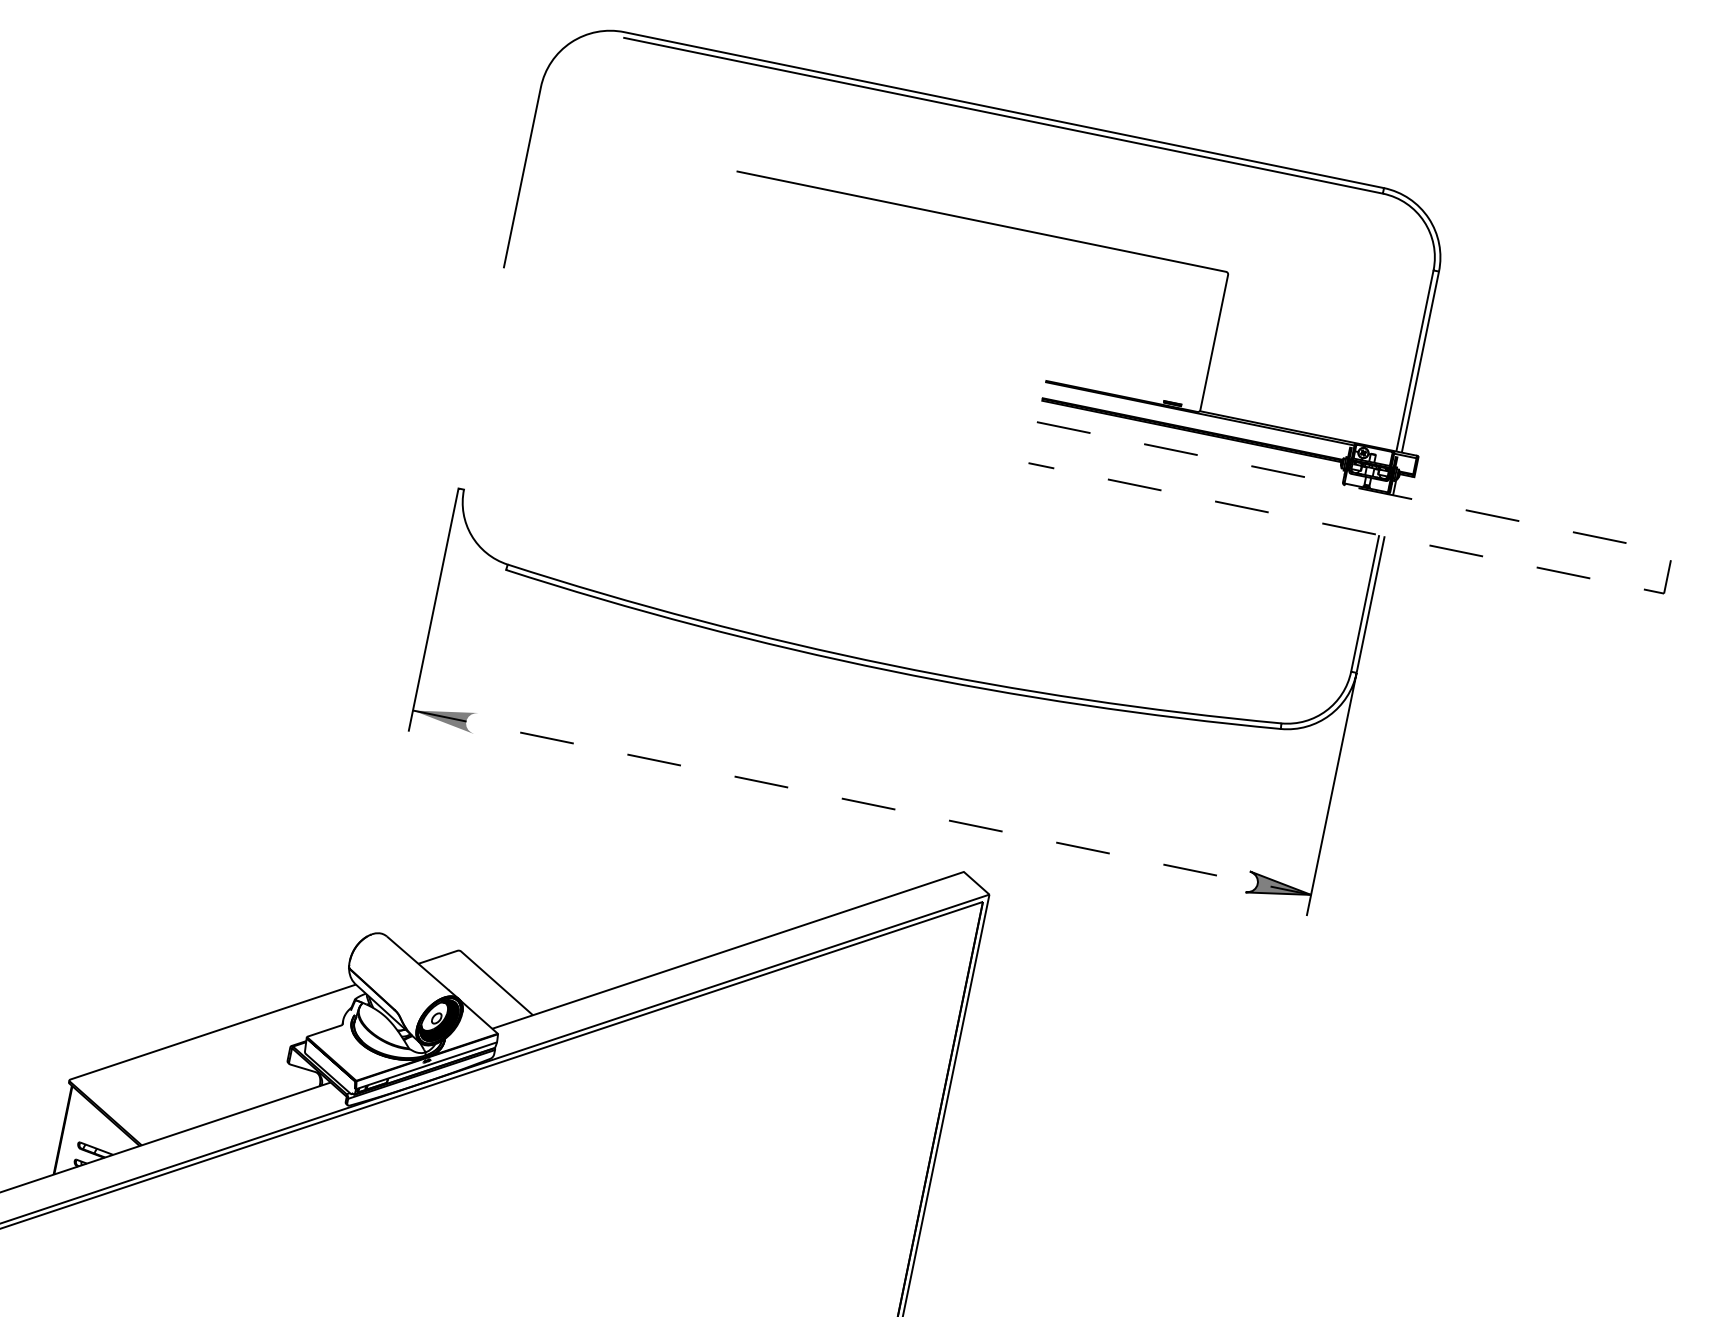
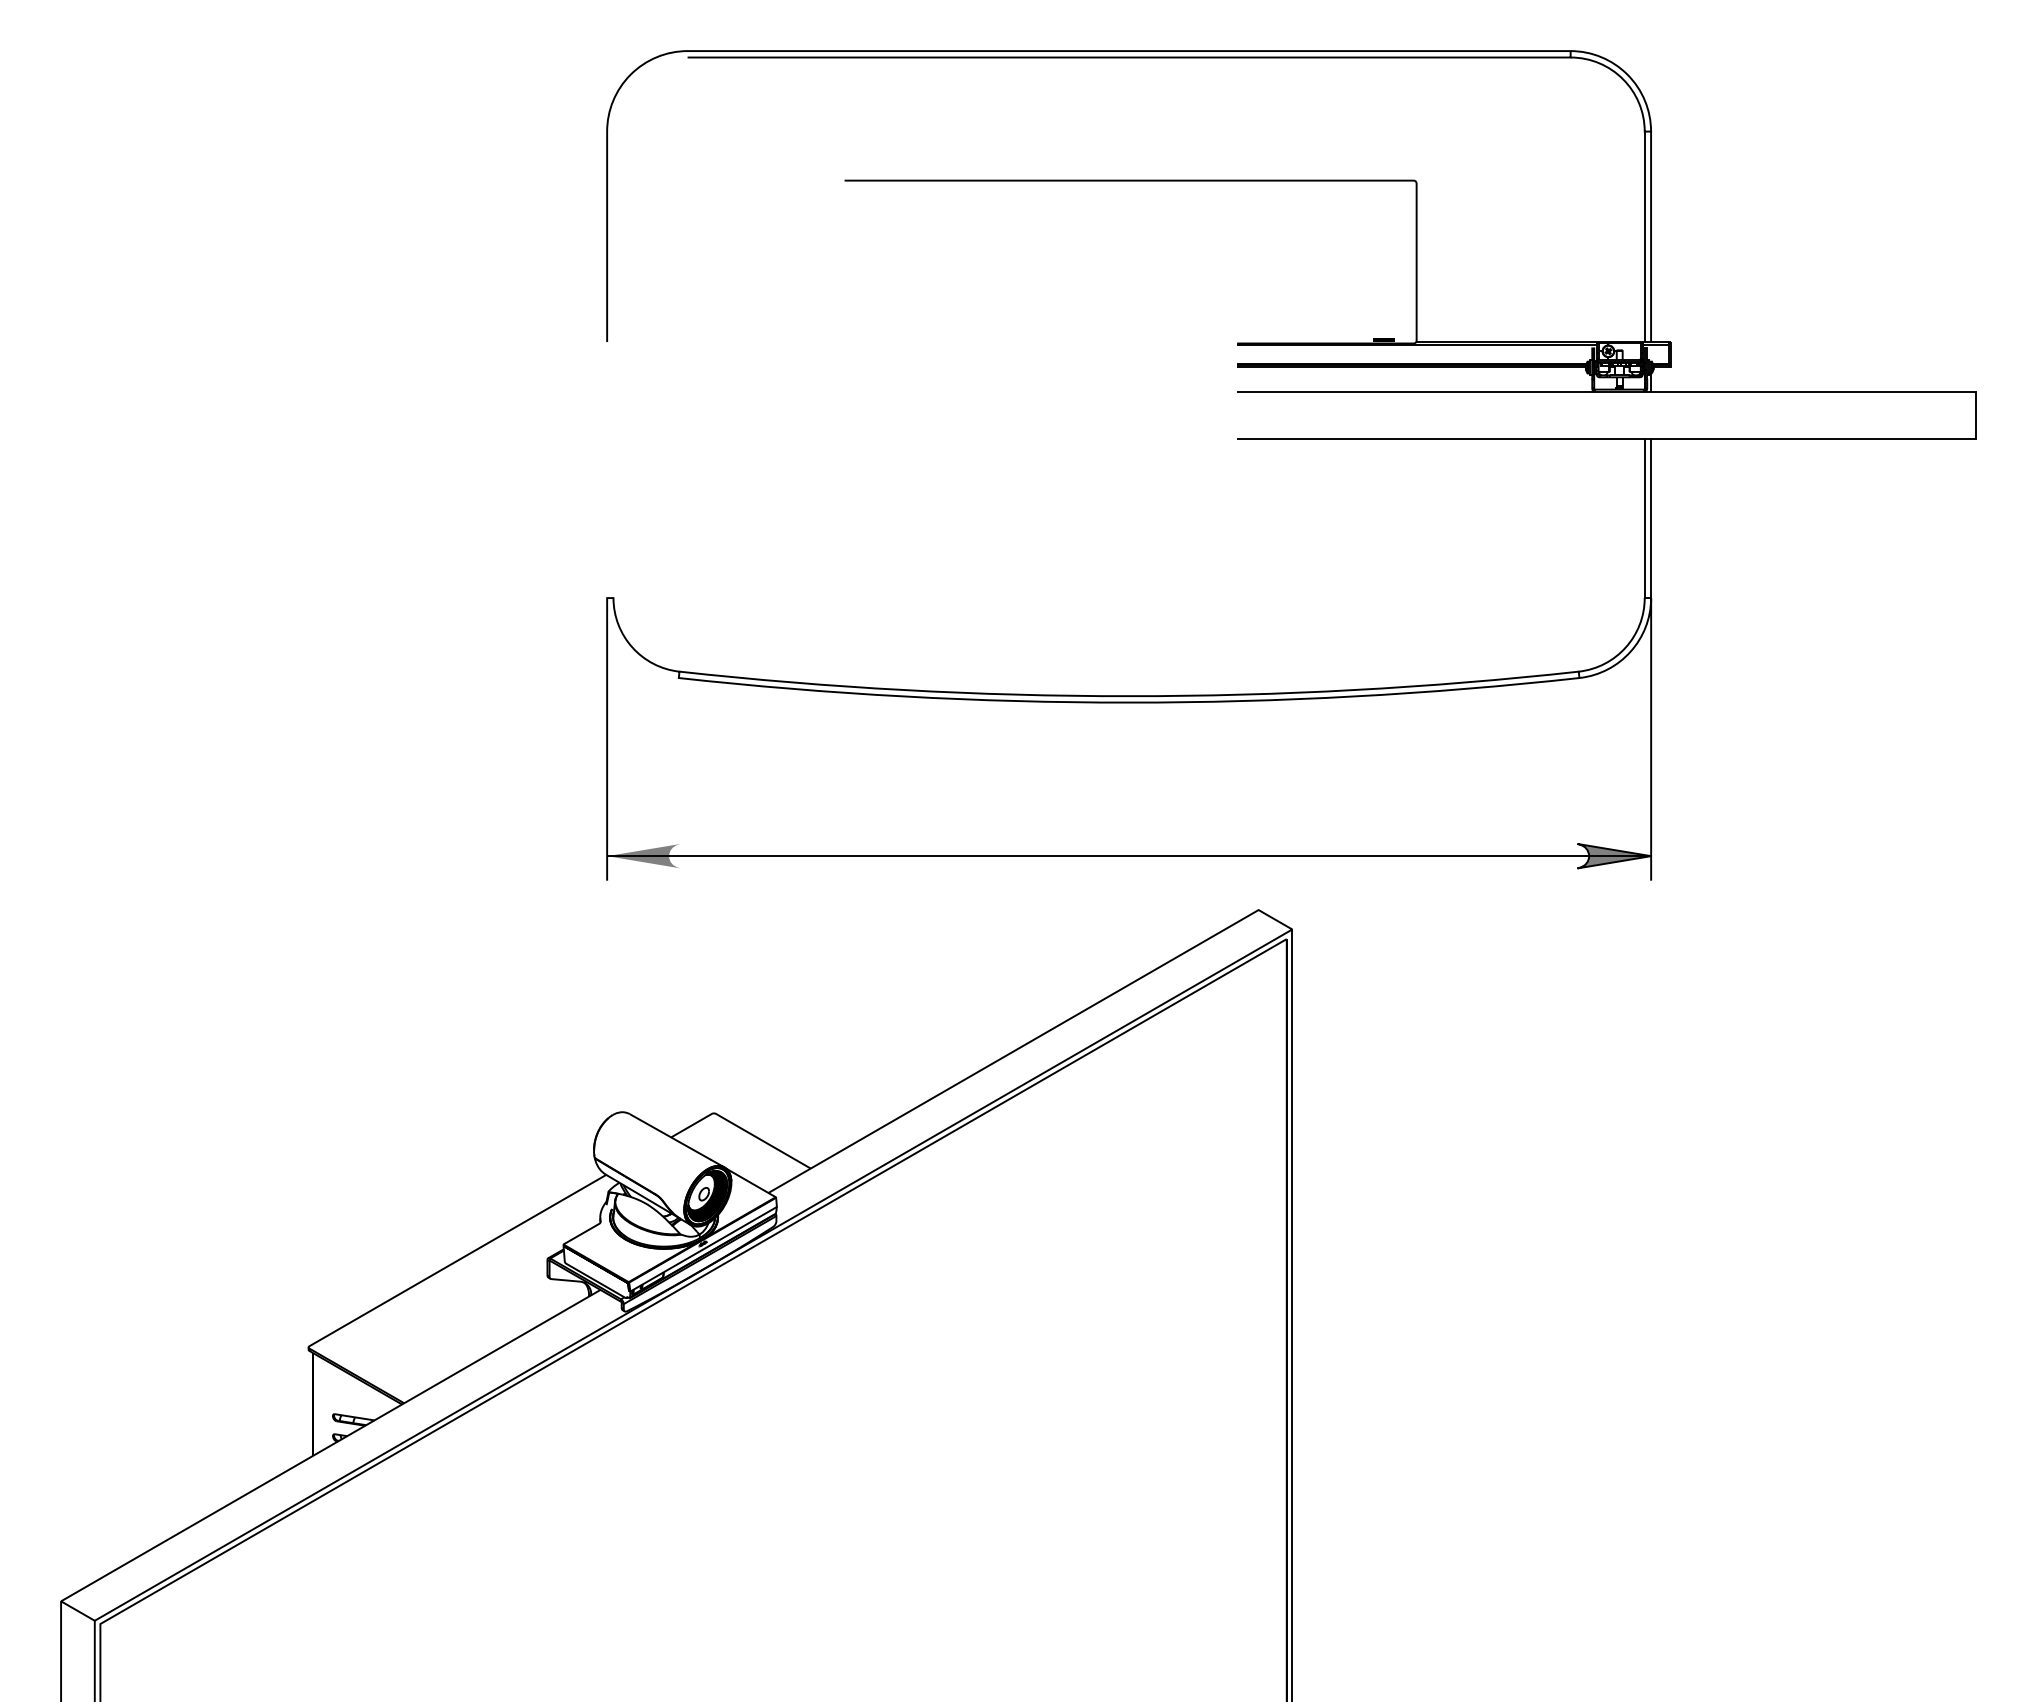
line: (1667, 573) -> (1975, 415), dashed -> solid
line: (862, 803) -> (1129, 856), dashed -> solid

